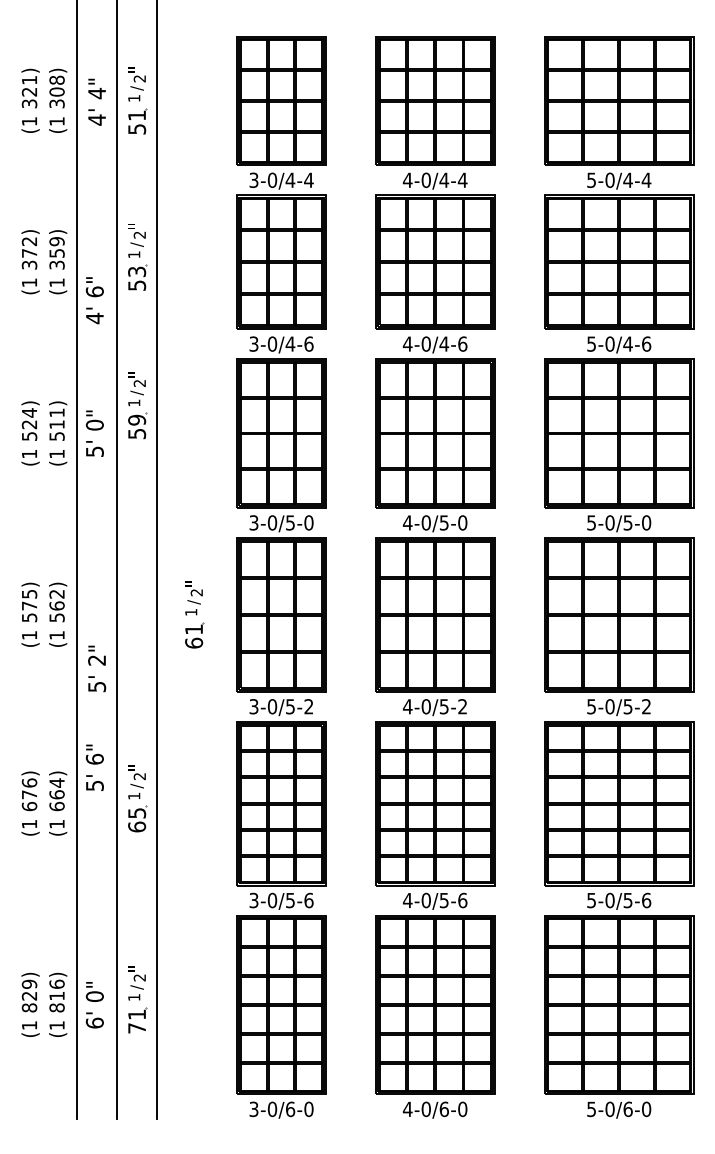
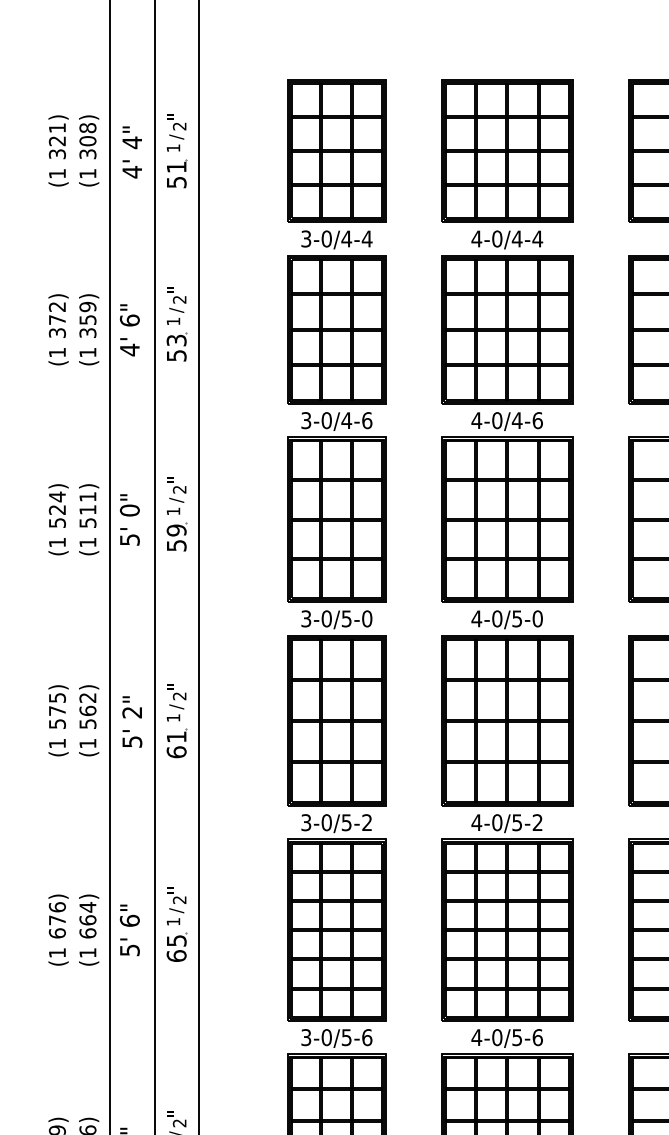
text: (94, 300) -> (129, 330), moved
part: (137, 405) -> (177, 514), moved
part: (194, 614) -> (177, 720), moved
text: (97, 668) -> (132, 721), moved
text: (94, 767) -> (129, 929), moved

